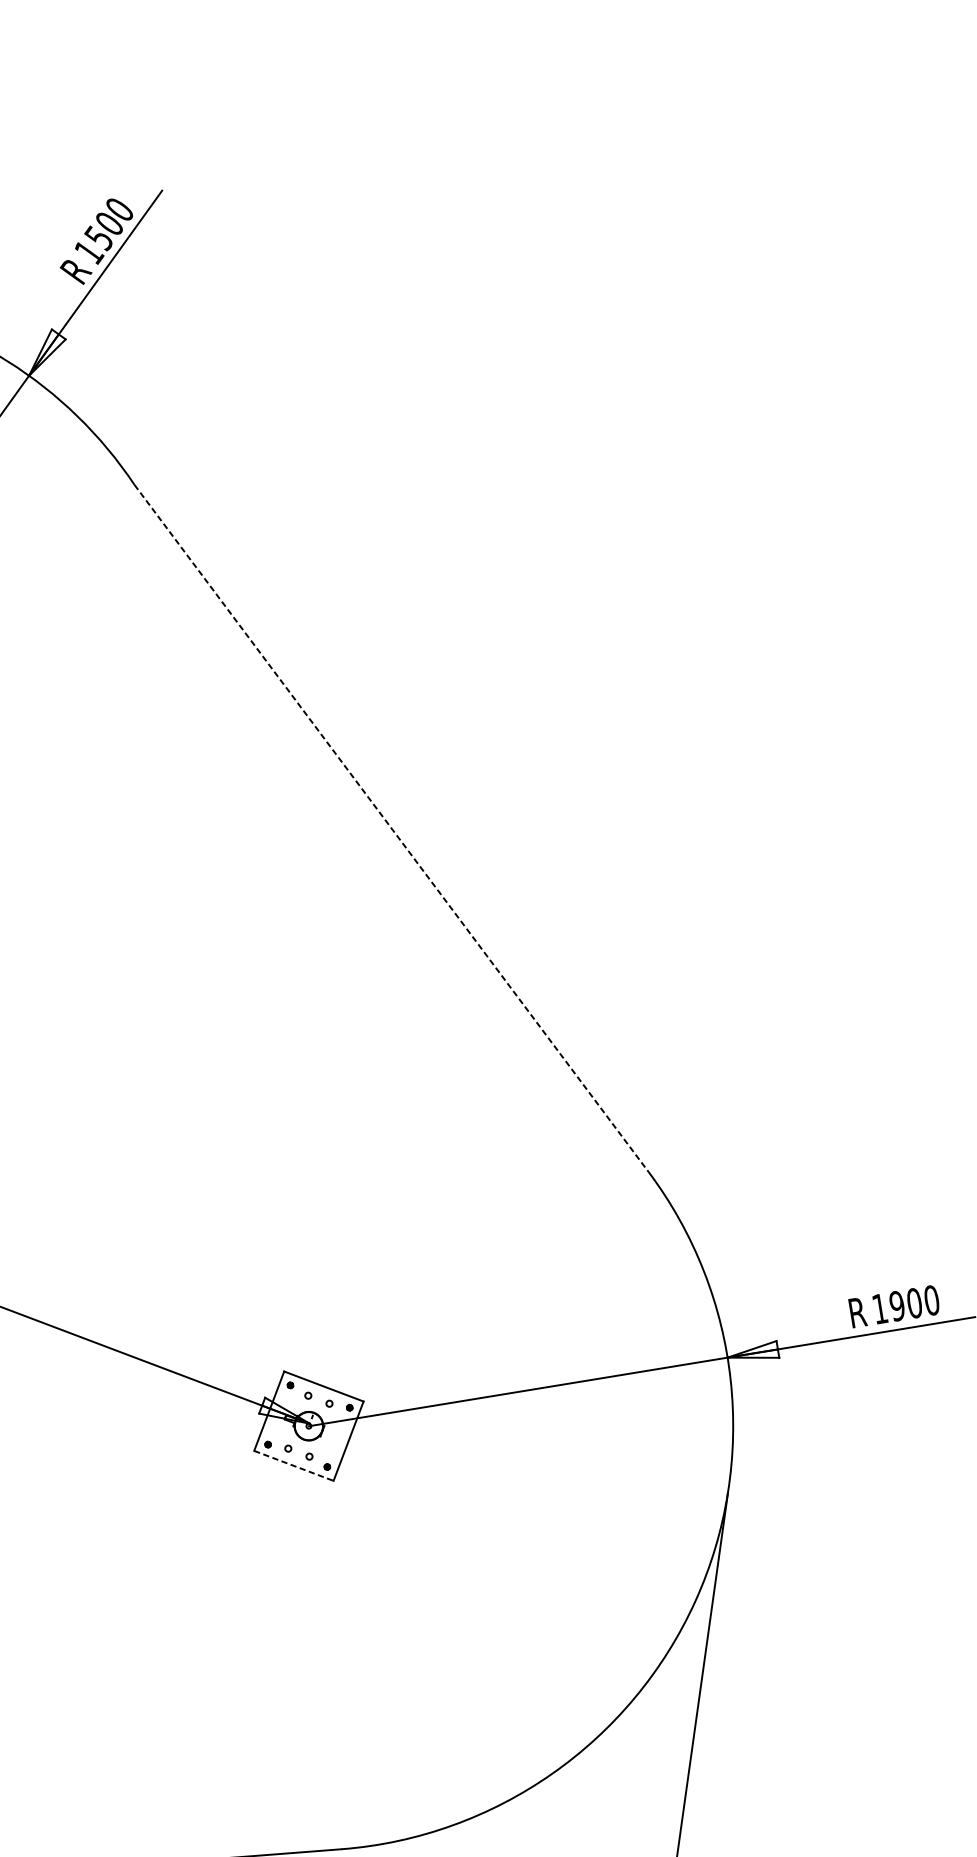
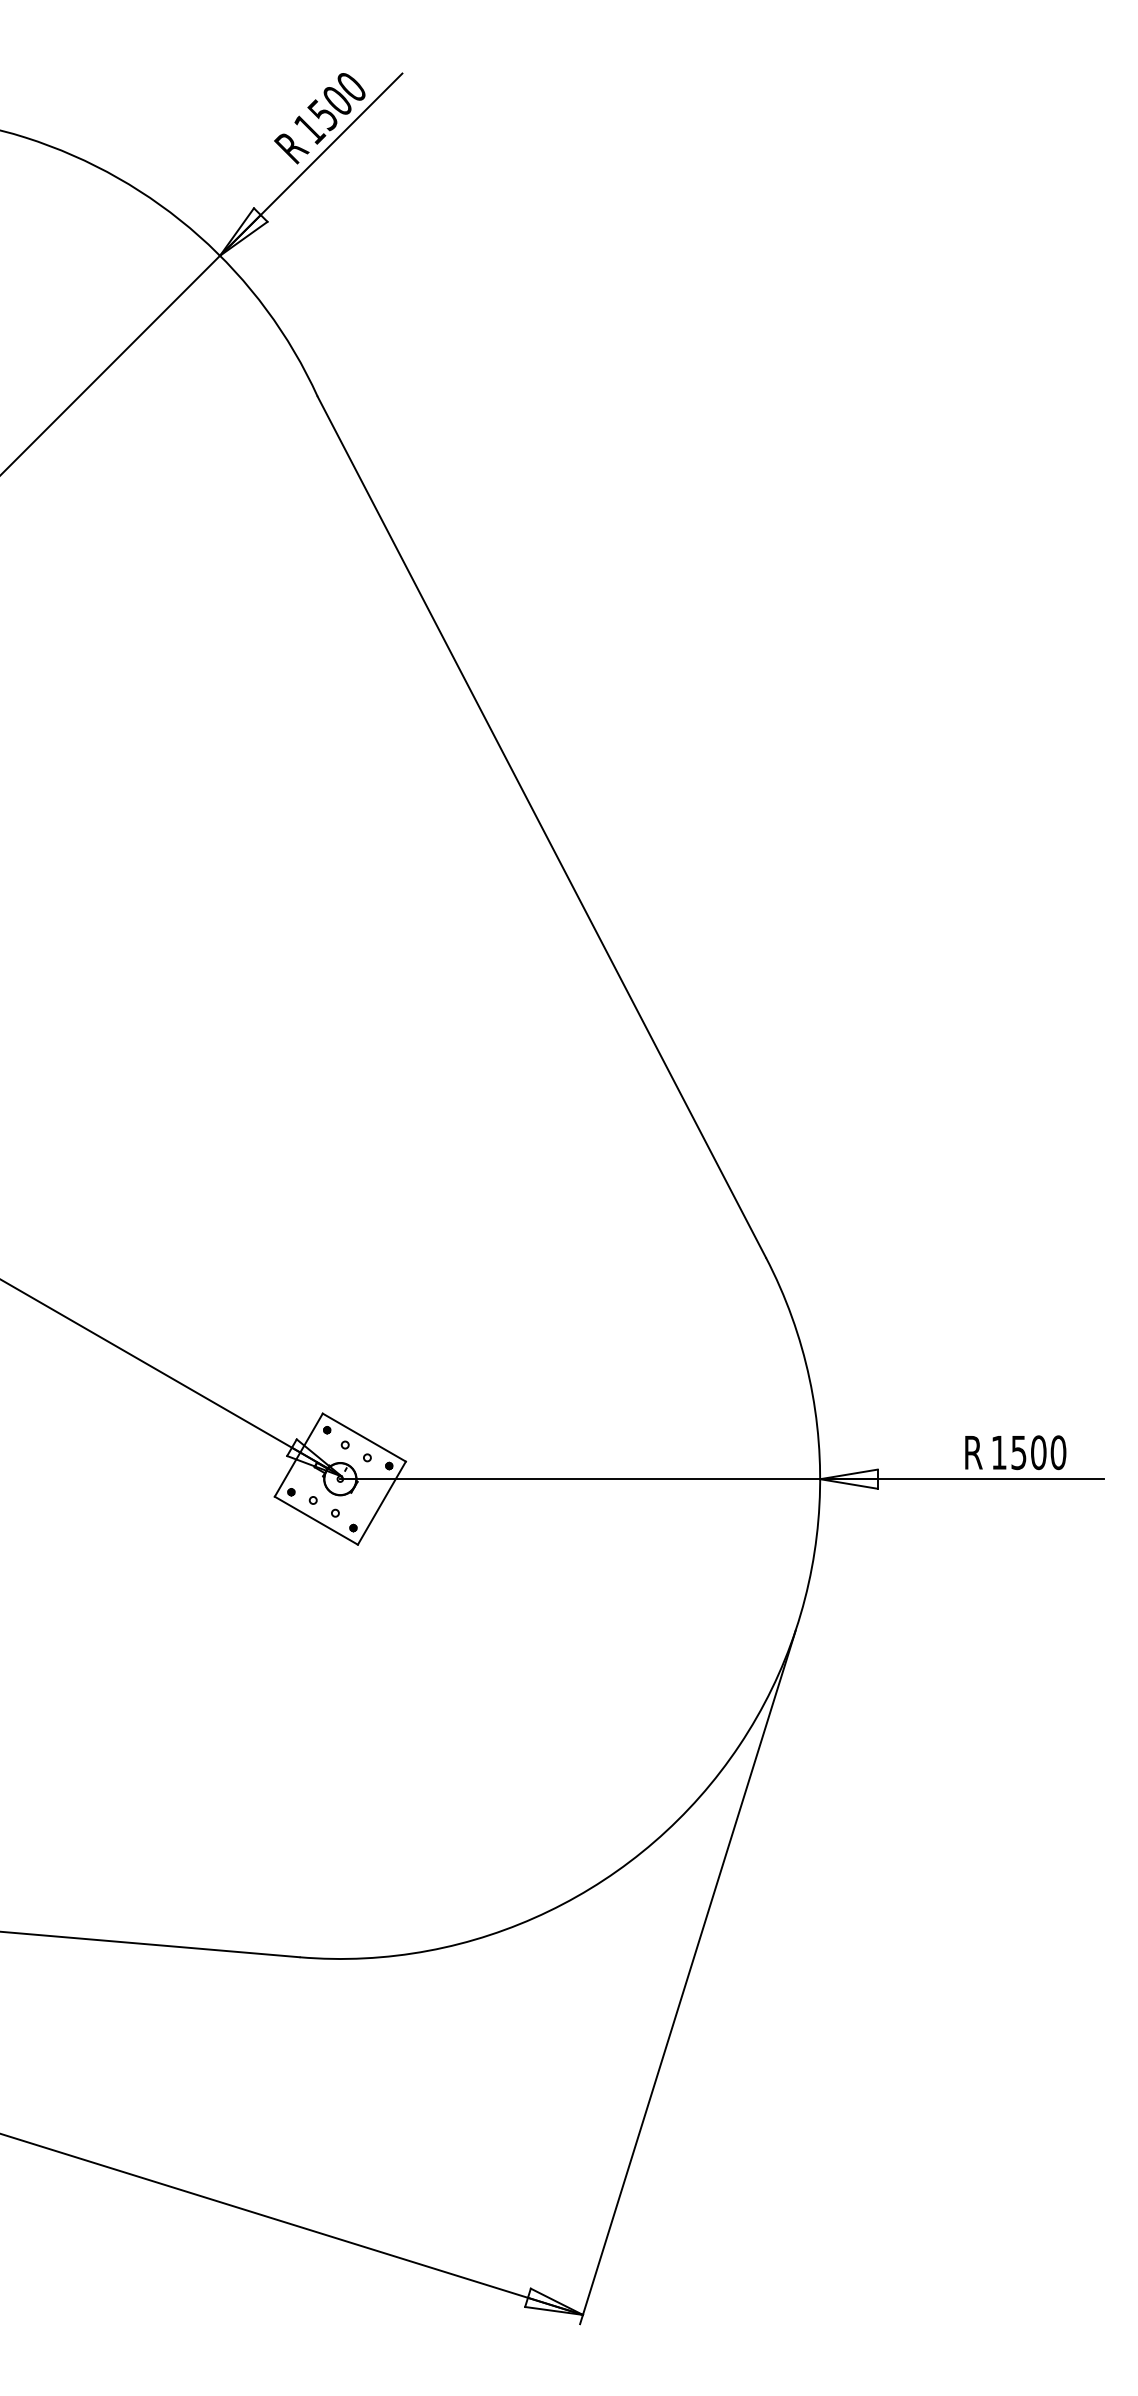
line: (392, 828) -> (542, 827), dashed -> solid
text: (896, 1306) -> (1018, 1452), 1900 -> 1500
line: (294, 1465) -> (316, 1520), dashed -> solid

